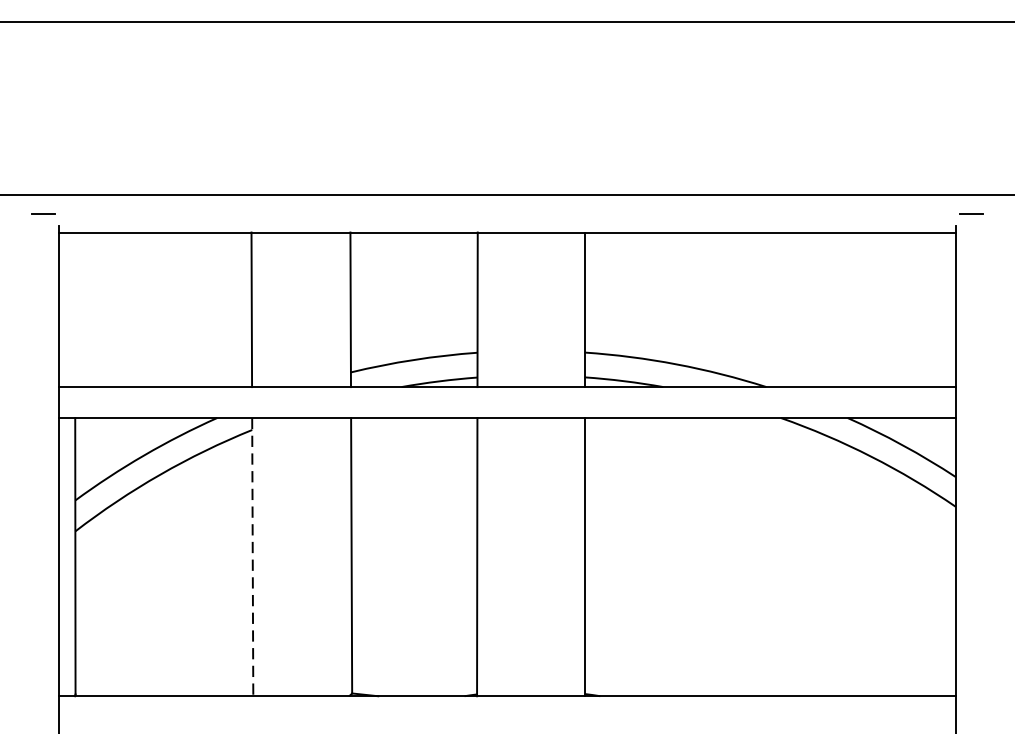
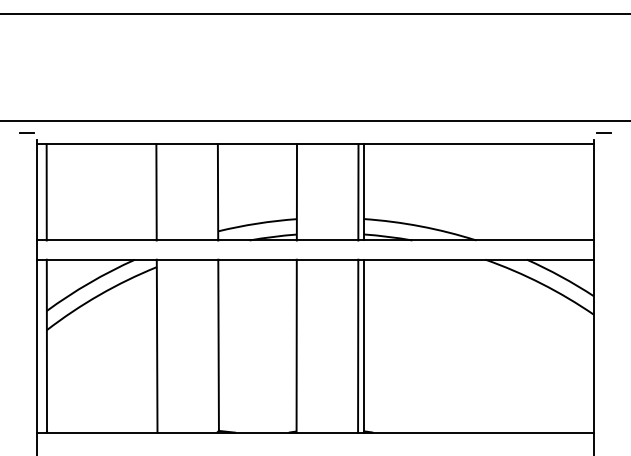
line: (74, 309) -> (46, 192), added
line: (576, 309) -> (358, 192), added
line: (576, 556) -> (358, 345), added
line: (253, 557) -> (157, 346), dashed -> solid

